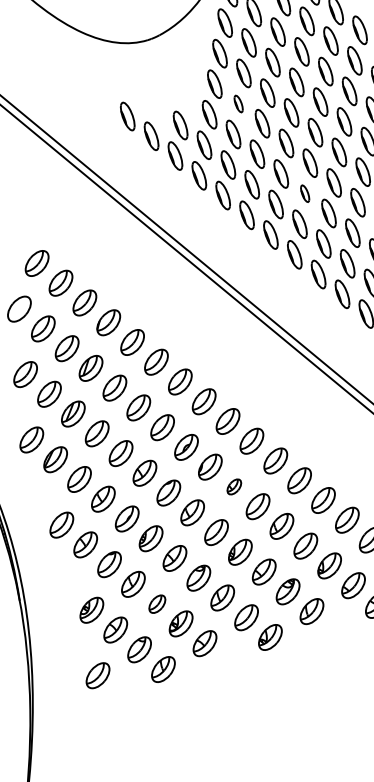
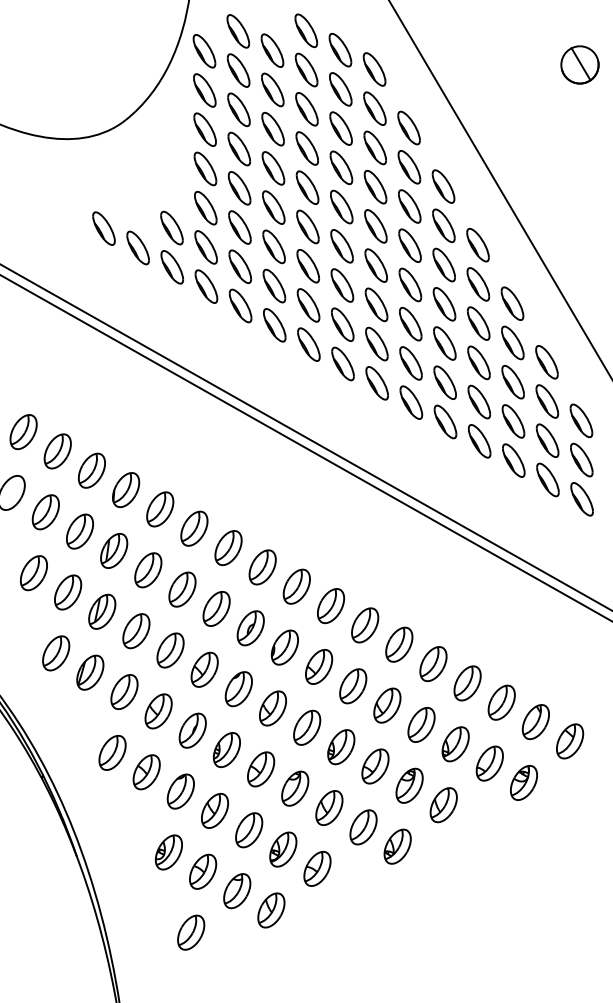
part: (238, 104) -> (239, 188), size x1.67
part: (305, 193) -> (342, 285), size x1.67
part: (234, 486) -> (319, 666), size x1.67
part: (157, 604) -> (249, 830), size x1.43

